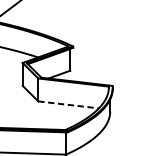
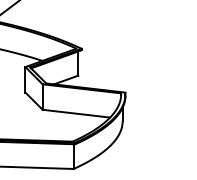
line: (68, 104) -> (76, 113), dashed -> solid

